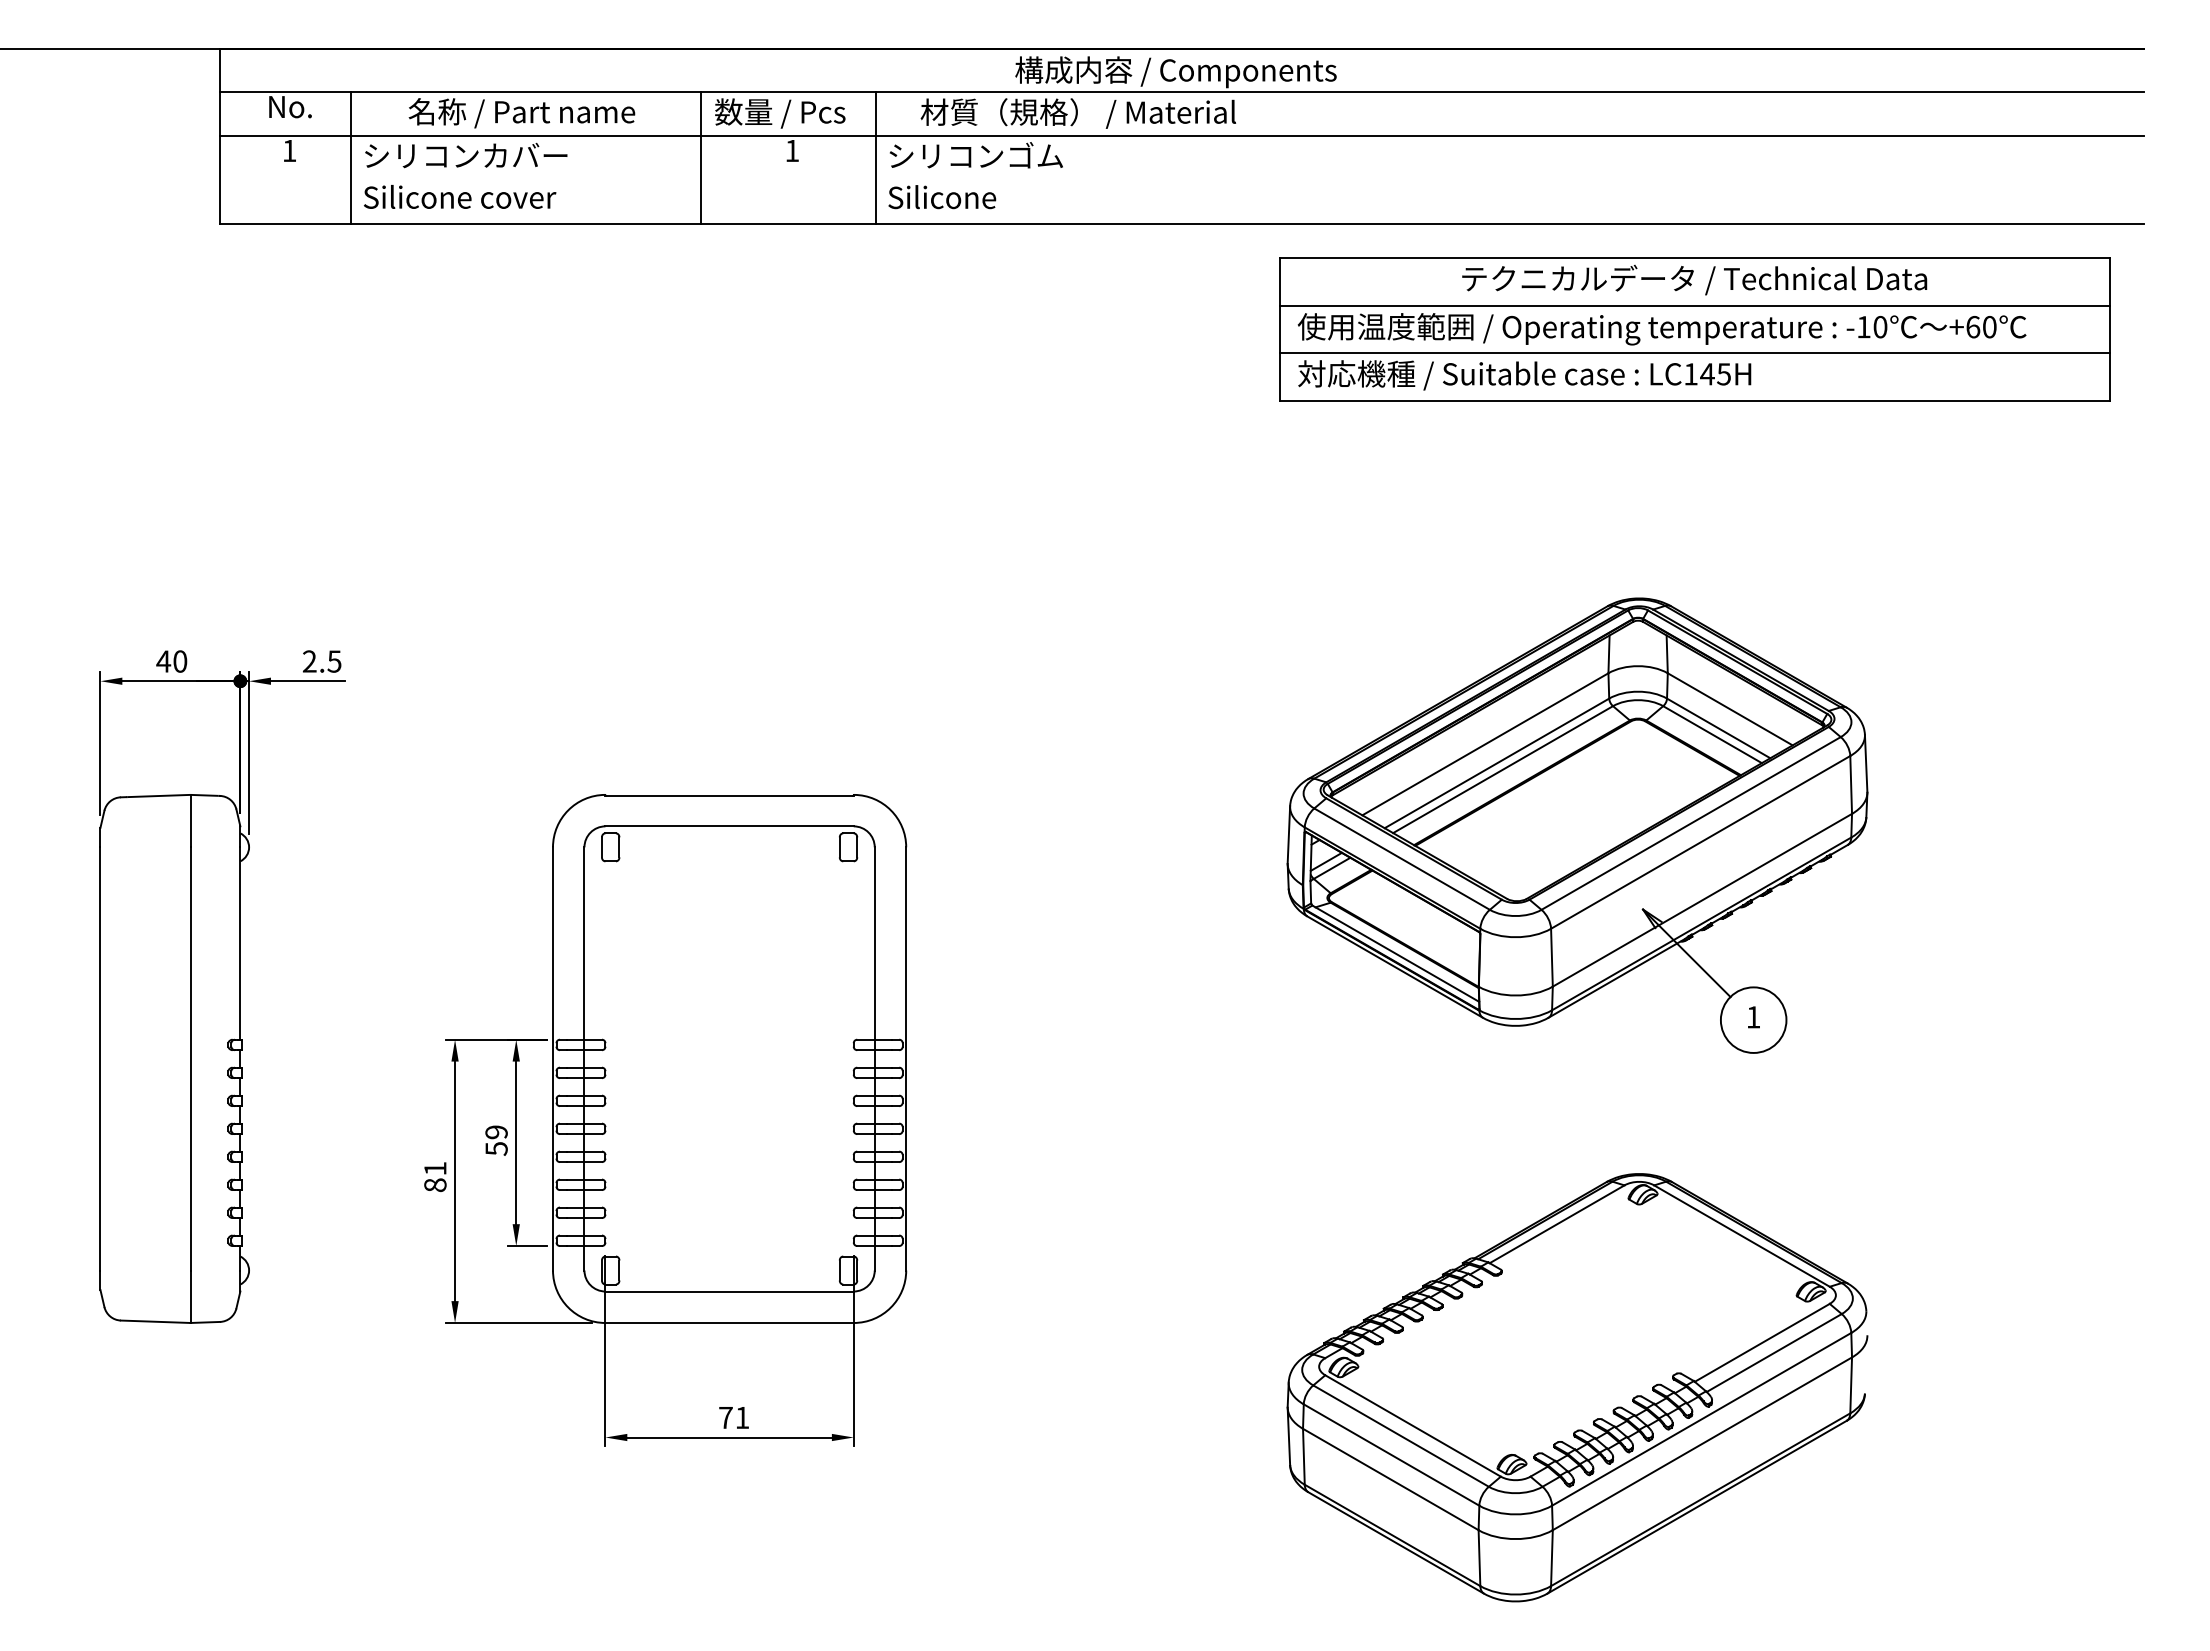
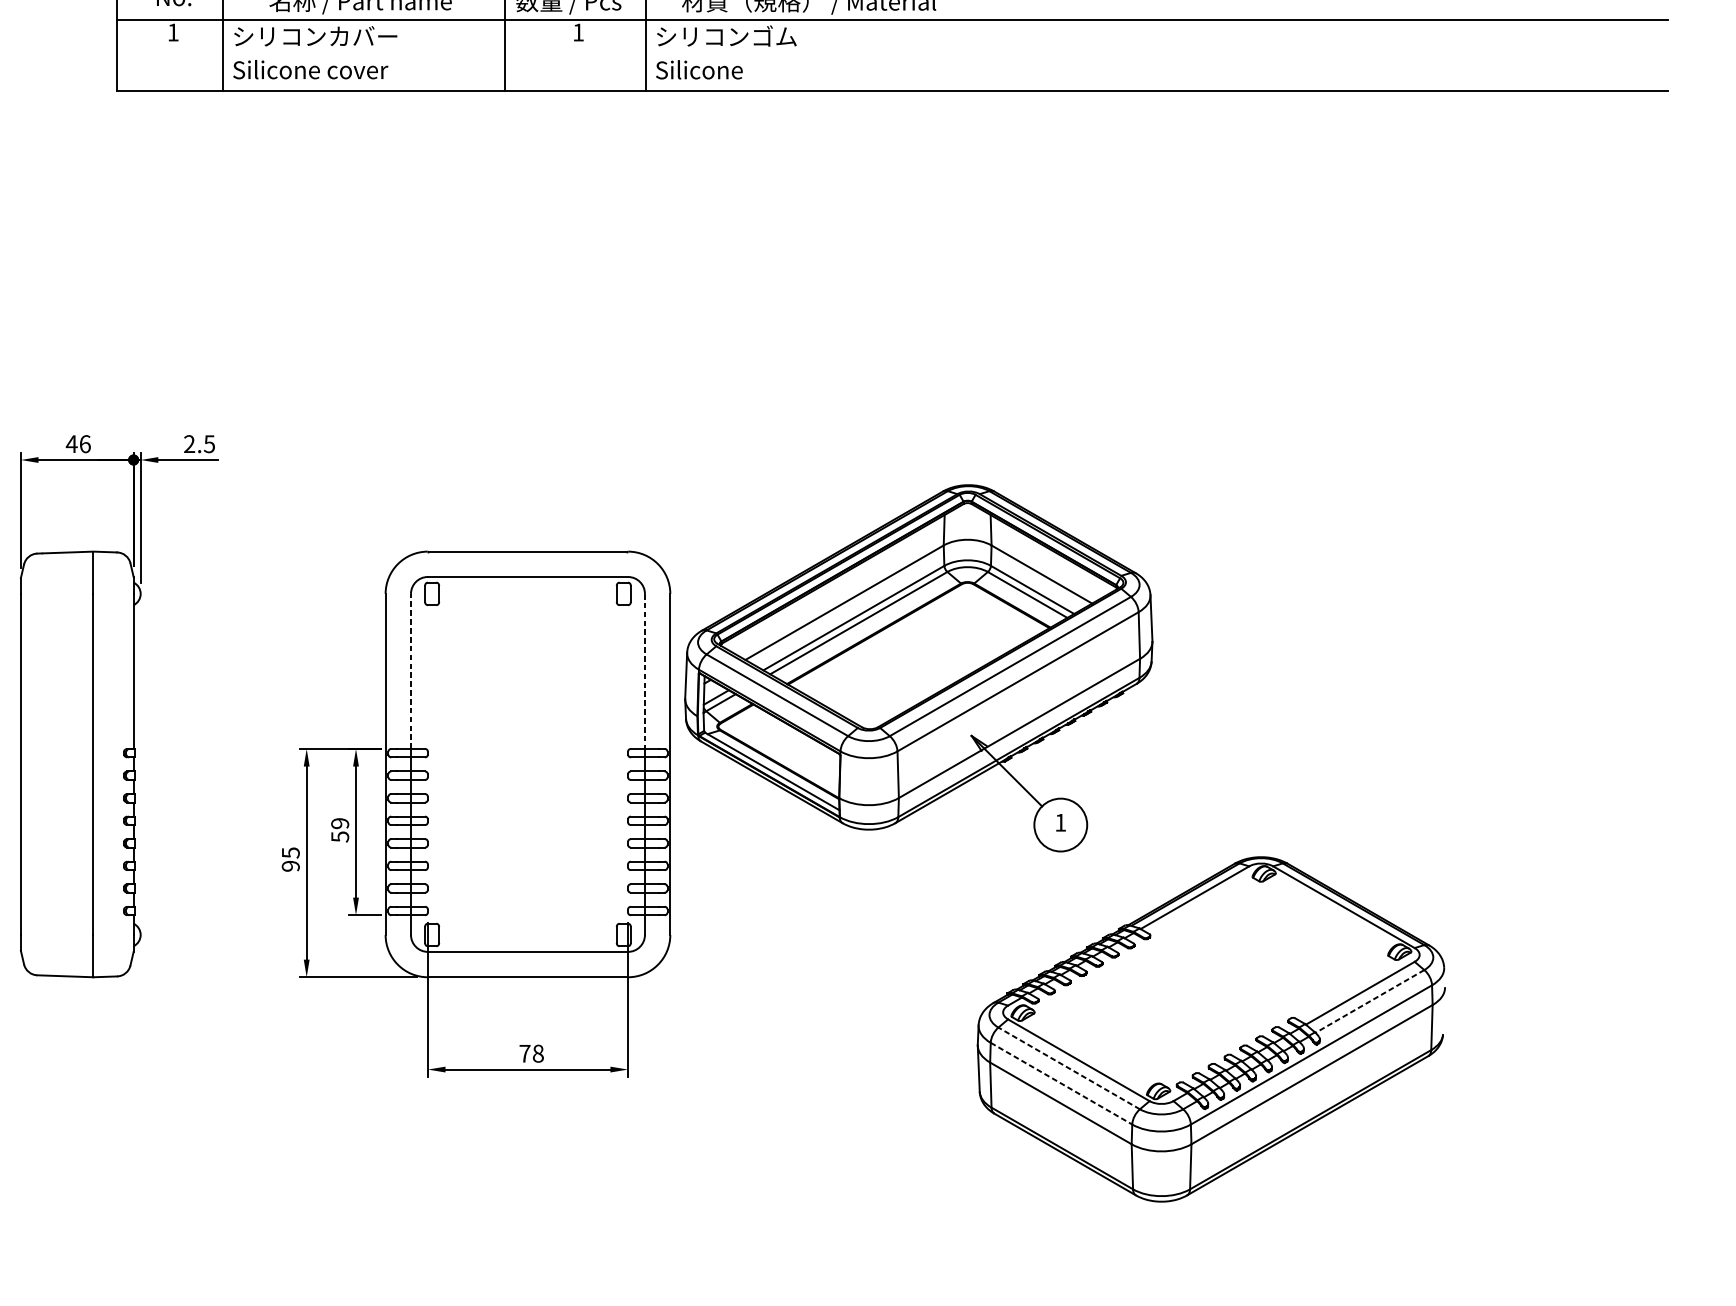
part: (1694, 329) -> (1305, 176), removed
text: (180, 661) -> (85, 444), 40 -> 46
part: (1577, 825) -> (918, 668), moved
line: (584, 943) -> (411, 671), solid -> dashed
line: (874, 944) -> (644, 672), solid -> dashed
text: (435, 1177) -> (290, 860), 81 -> 95
line: (1774, 1353) -> (1370, 1001), solid -> dashed
text: (742, 1417) -> (538, 1053), 71 -> 78
line: (1400, 1435) -> (1068, 1067), solid -> dashed
line: (1391, 1455) -> (1061, 1084), solid -> dashed

